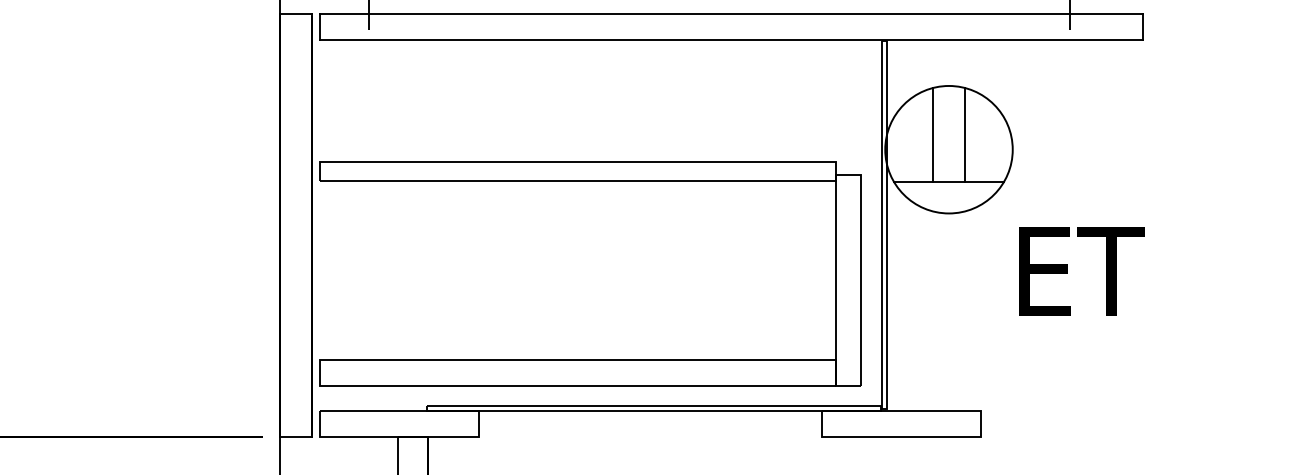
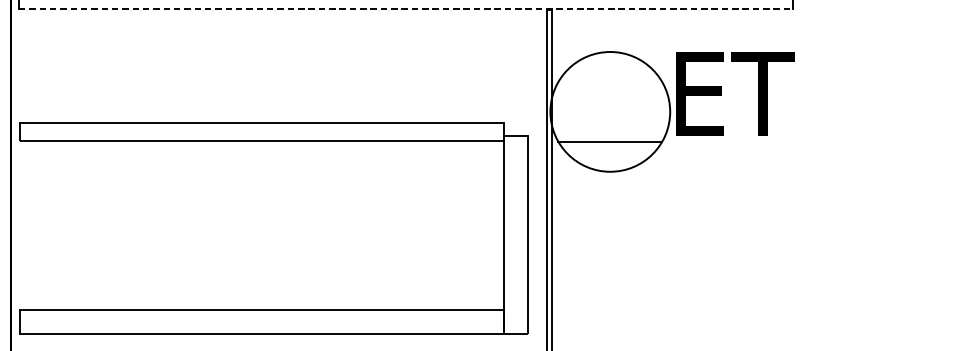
line: (731, 39) -> (405, 8), solid -> dashed
line: (933, 134) -> (595, 97), removed
line: (964, 134) -> (624, 97), removed
text: (1081, 271) -> (734, 93), moved

